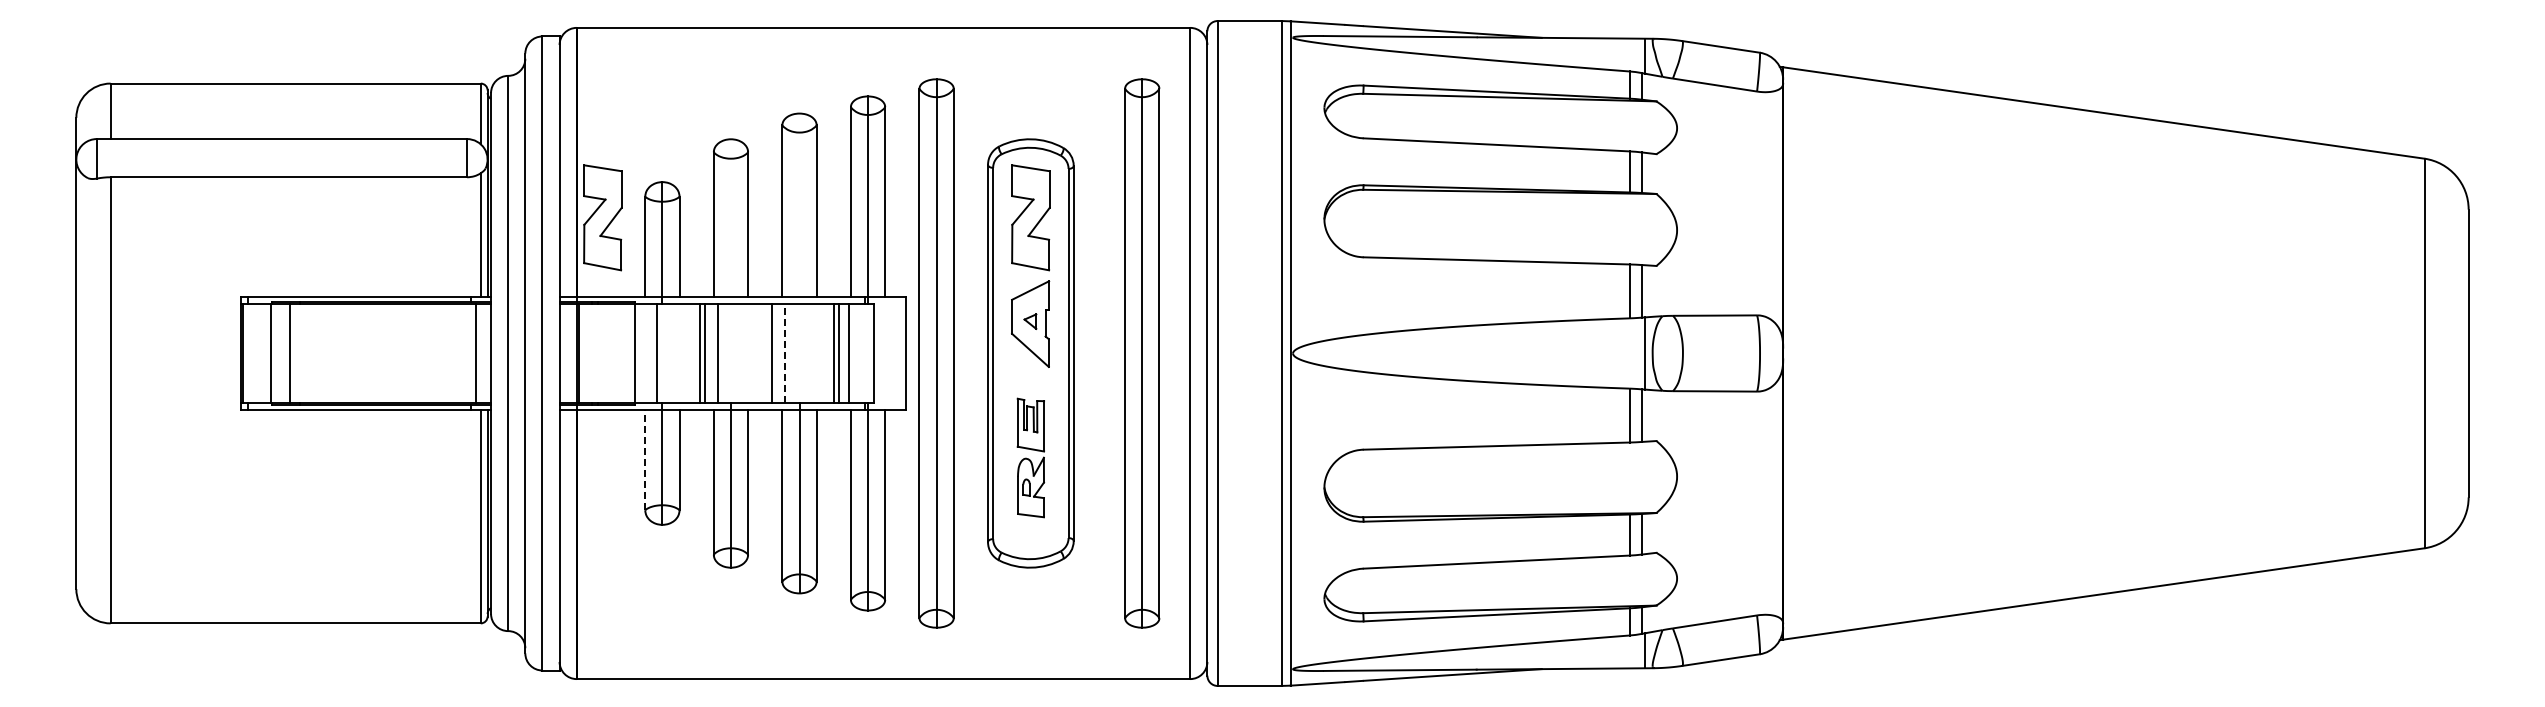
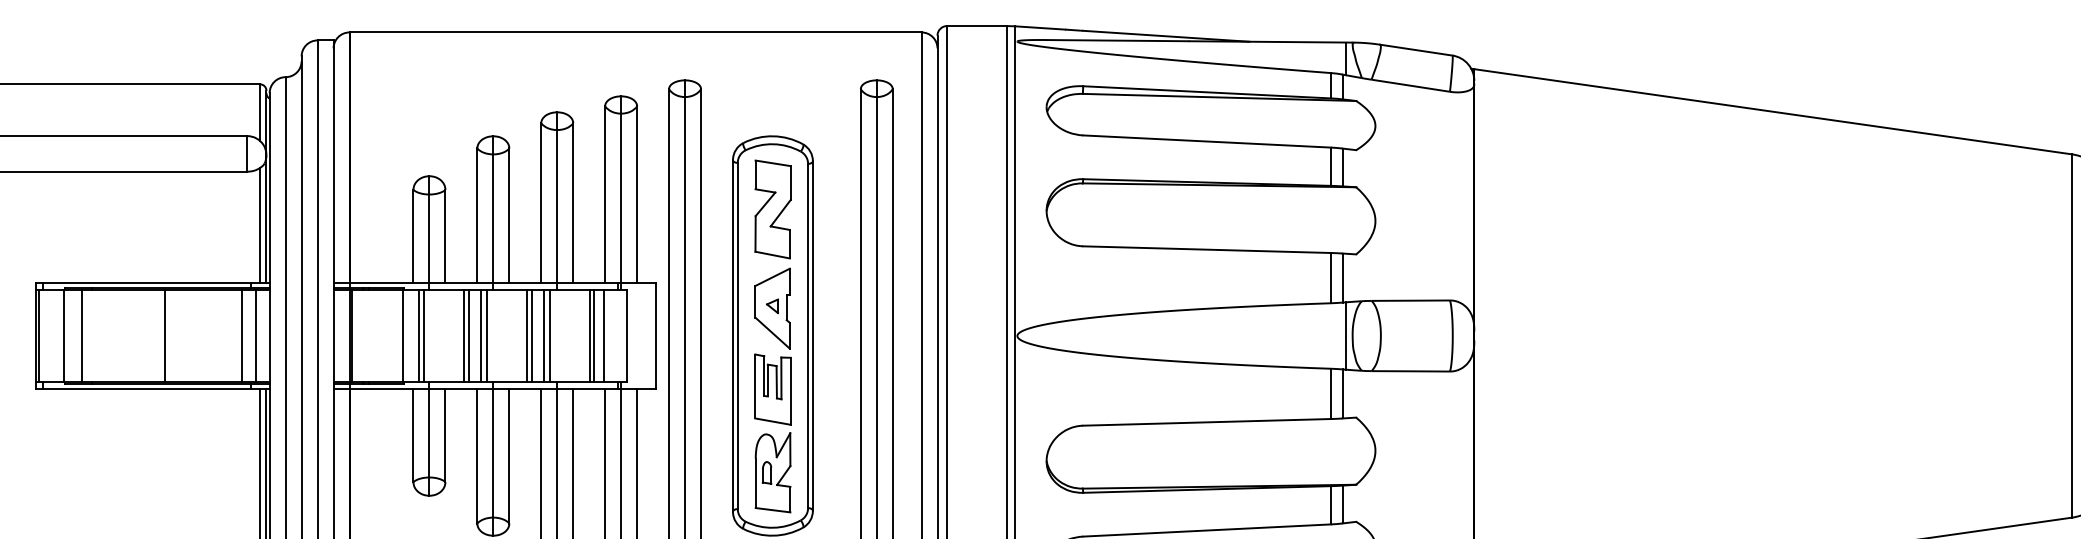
line: (799, 208) -> (557, 200), added
part: (602, 217) -> (373, 209), removed
line: (730, 221) -> (492, 212), added
line: (378, 353) -> (164, 336), added
line: (460, 353) -> (241, 336), added
line: (650, 353) -> (418, 336), added
line: (724, 353) -> (487, 336), added
line: (767, 353) -> (527, 336), added
line: (785, 353) -> (544, 336), dashed -> solid
line: (791, 353) -> (549, 336), added
part: (1030, 457) -> (772, 432), size x1.43
line: (645, 459) -> (413, 434), dashed -> solid

